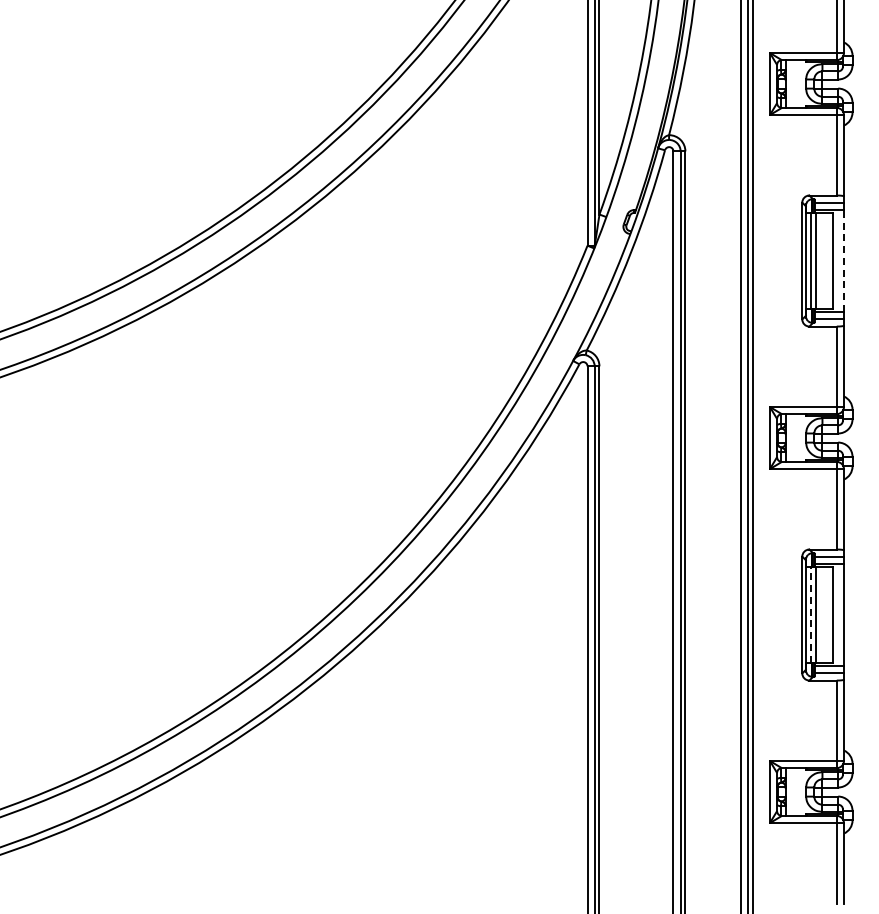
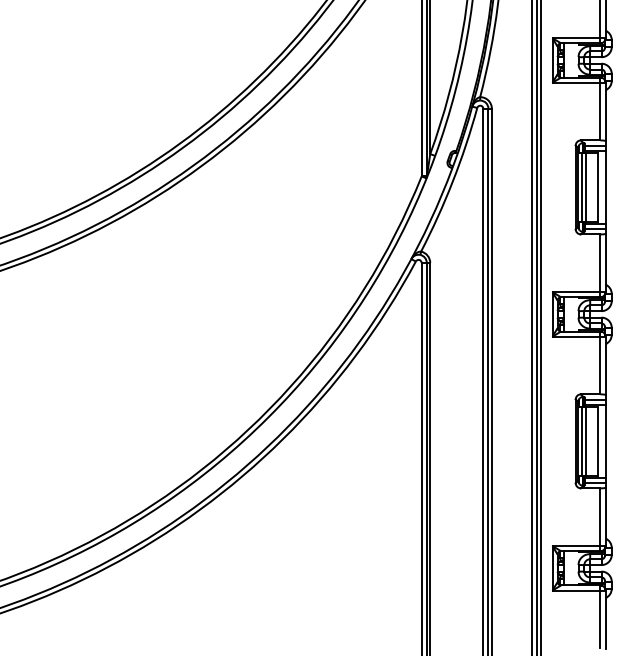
line: (843, 261) -> (605, 187), dashed -> solid
line: (811, 615) -> (582, 441), dashed -> solid

